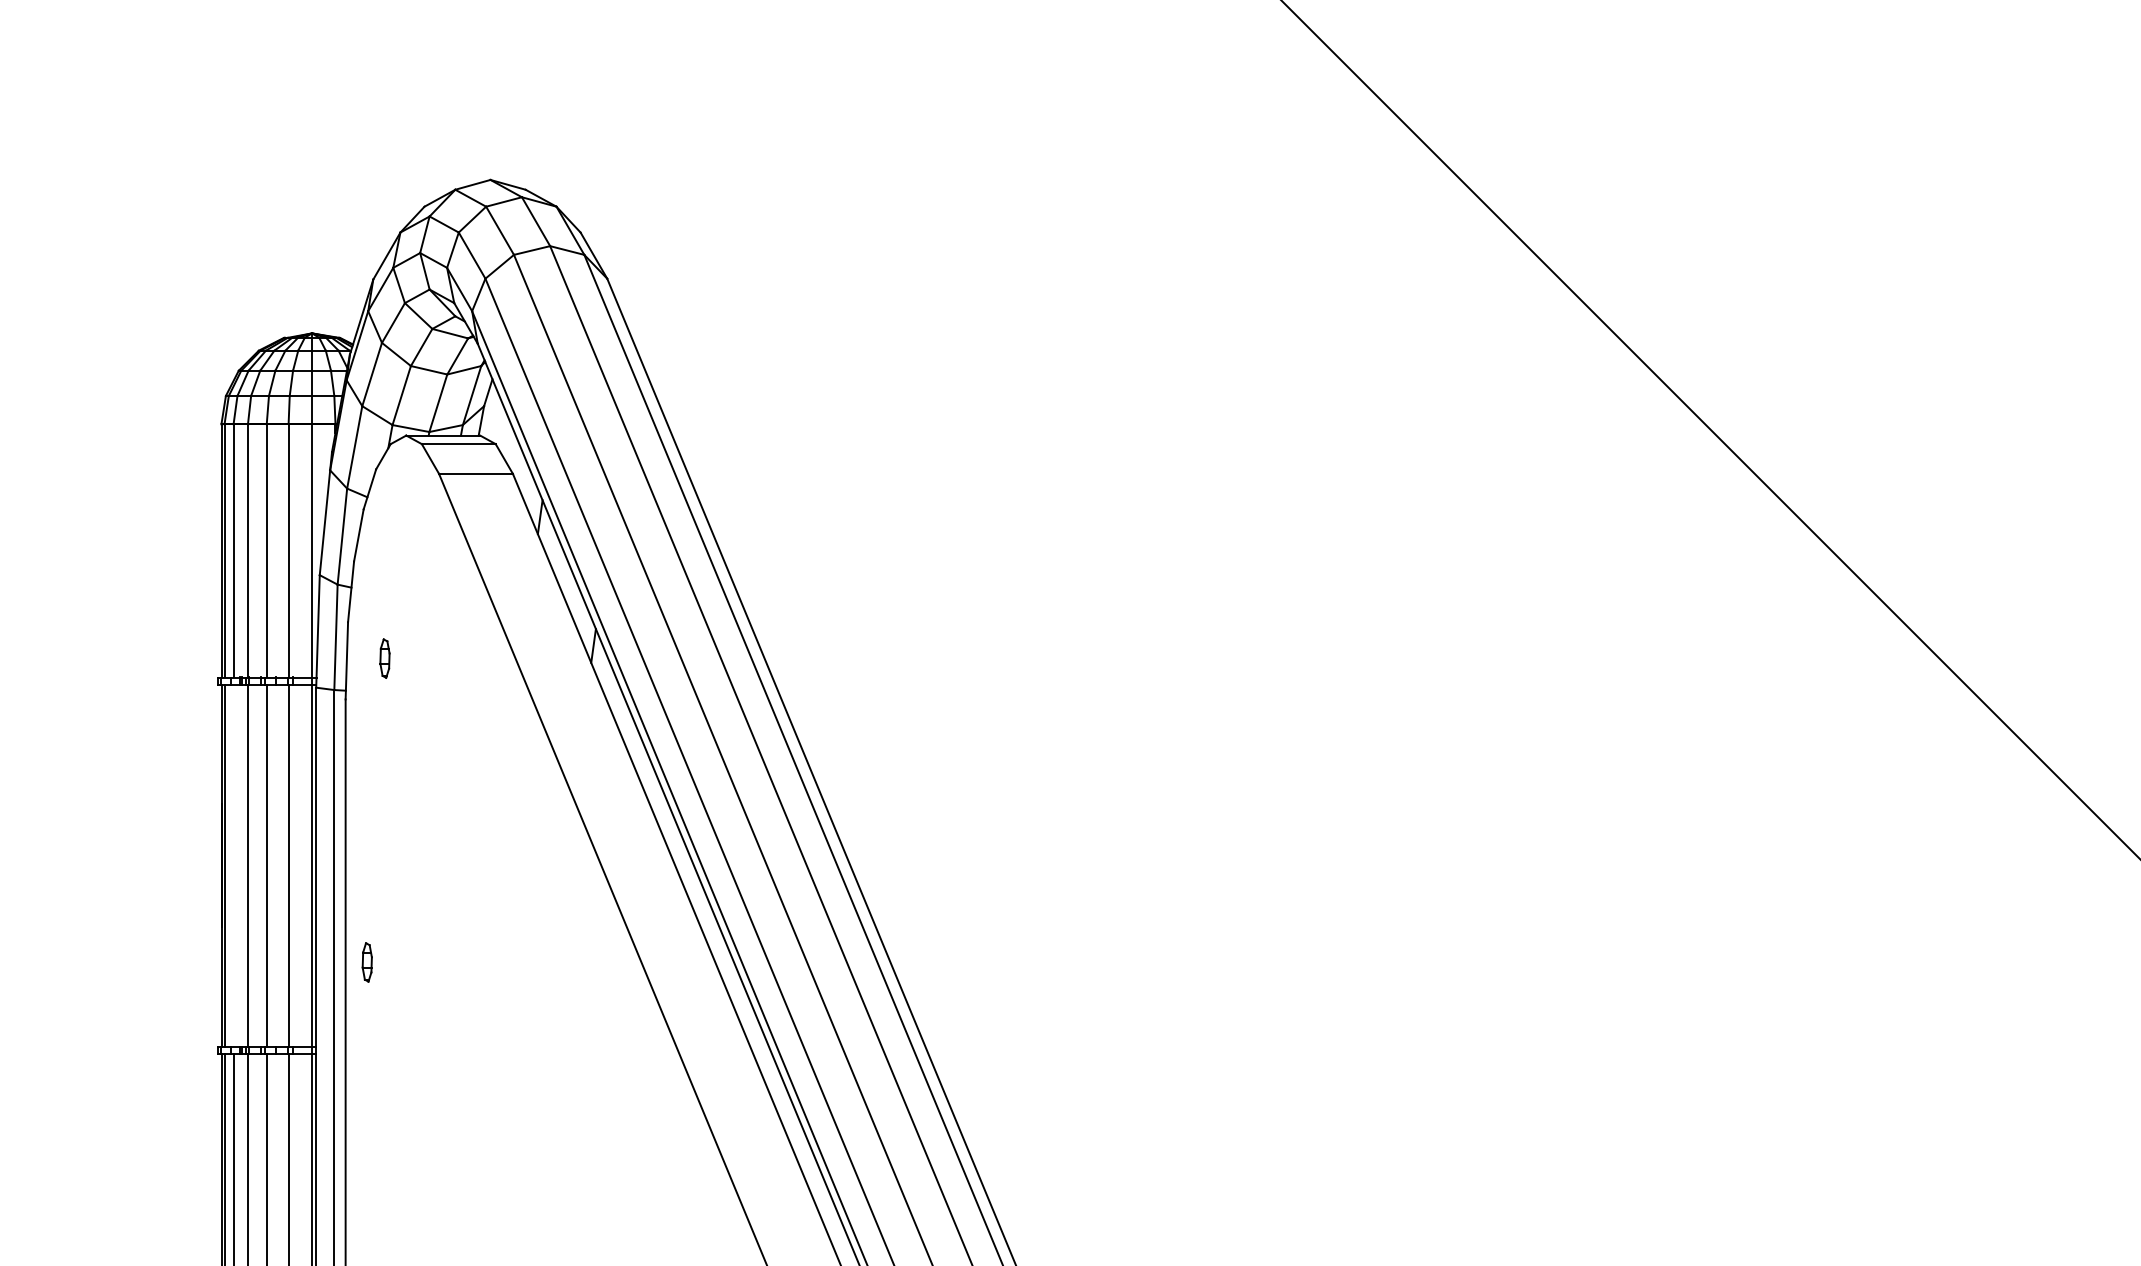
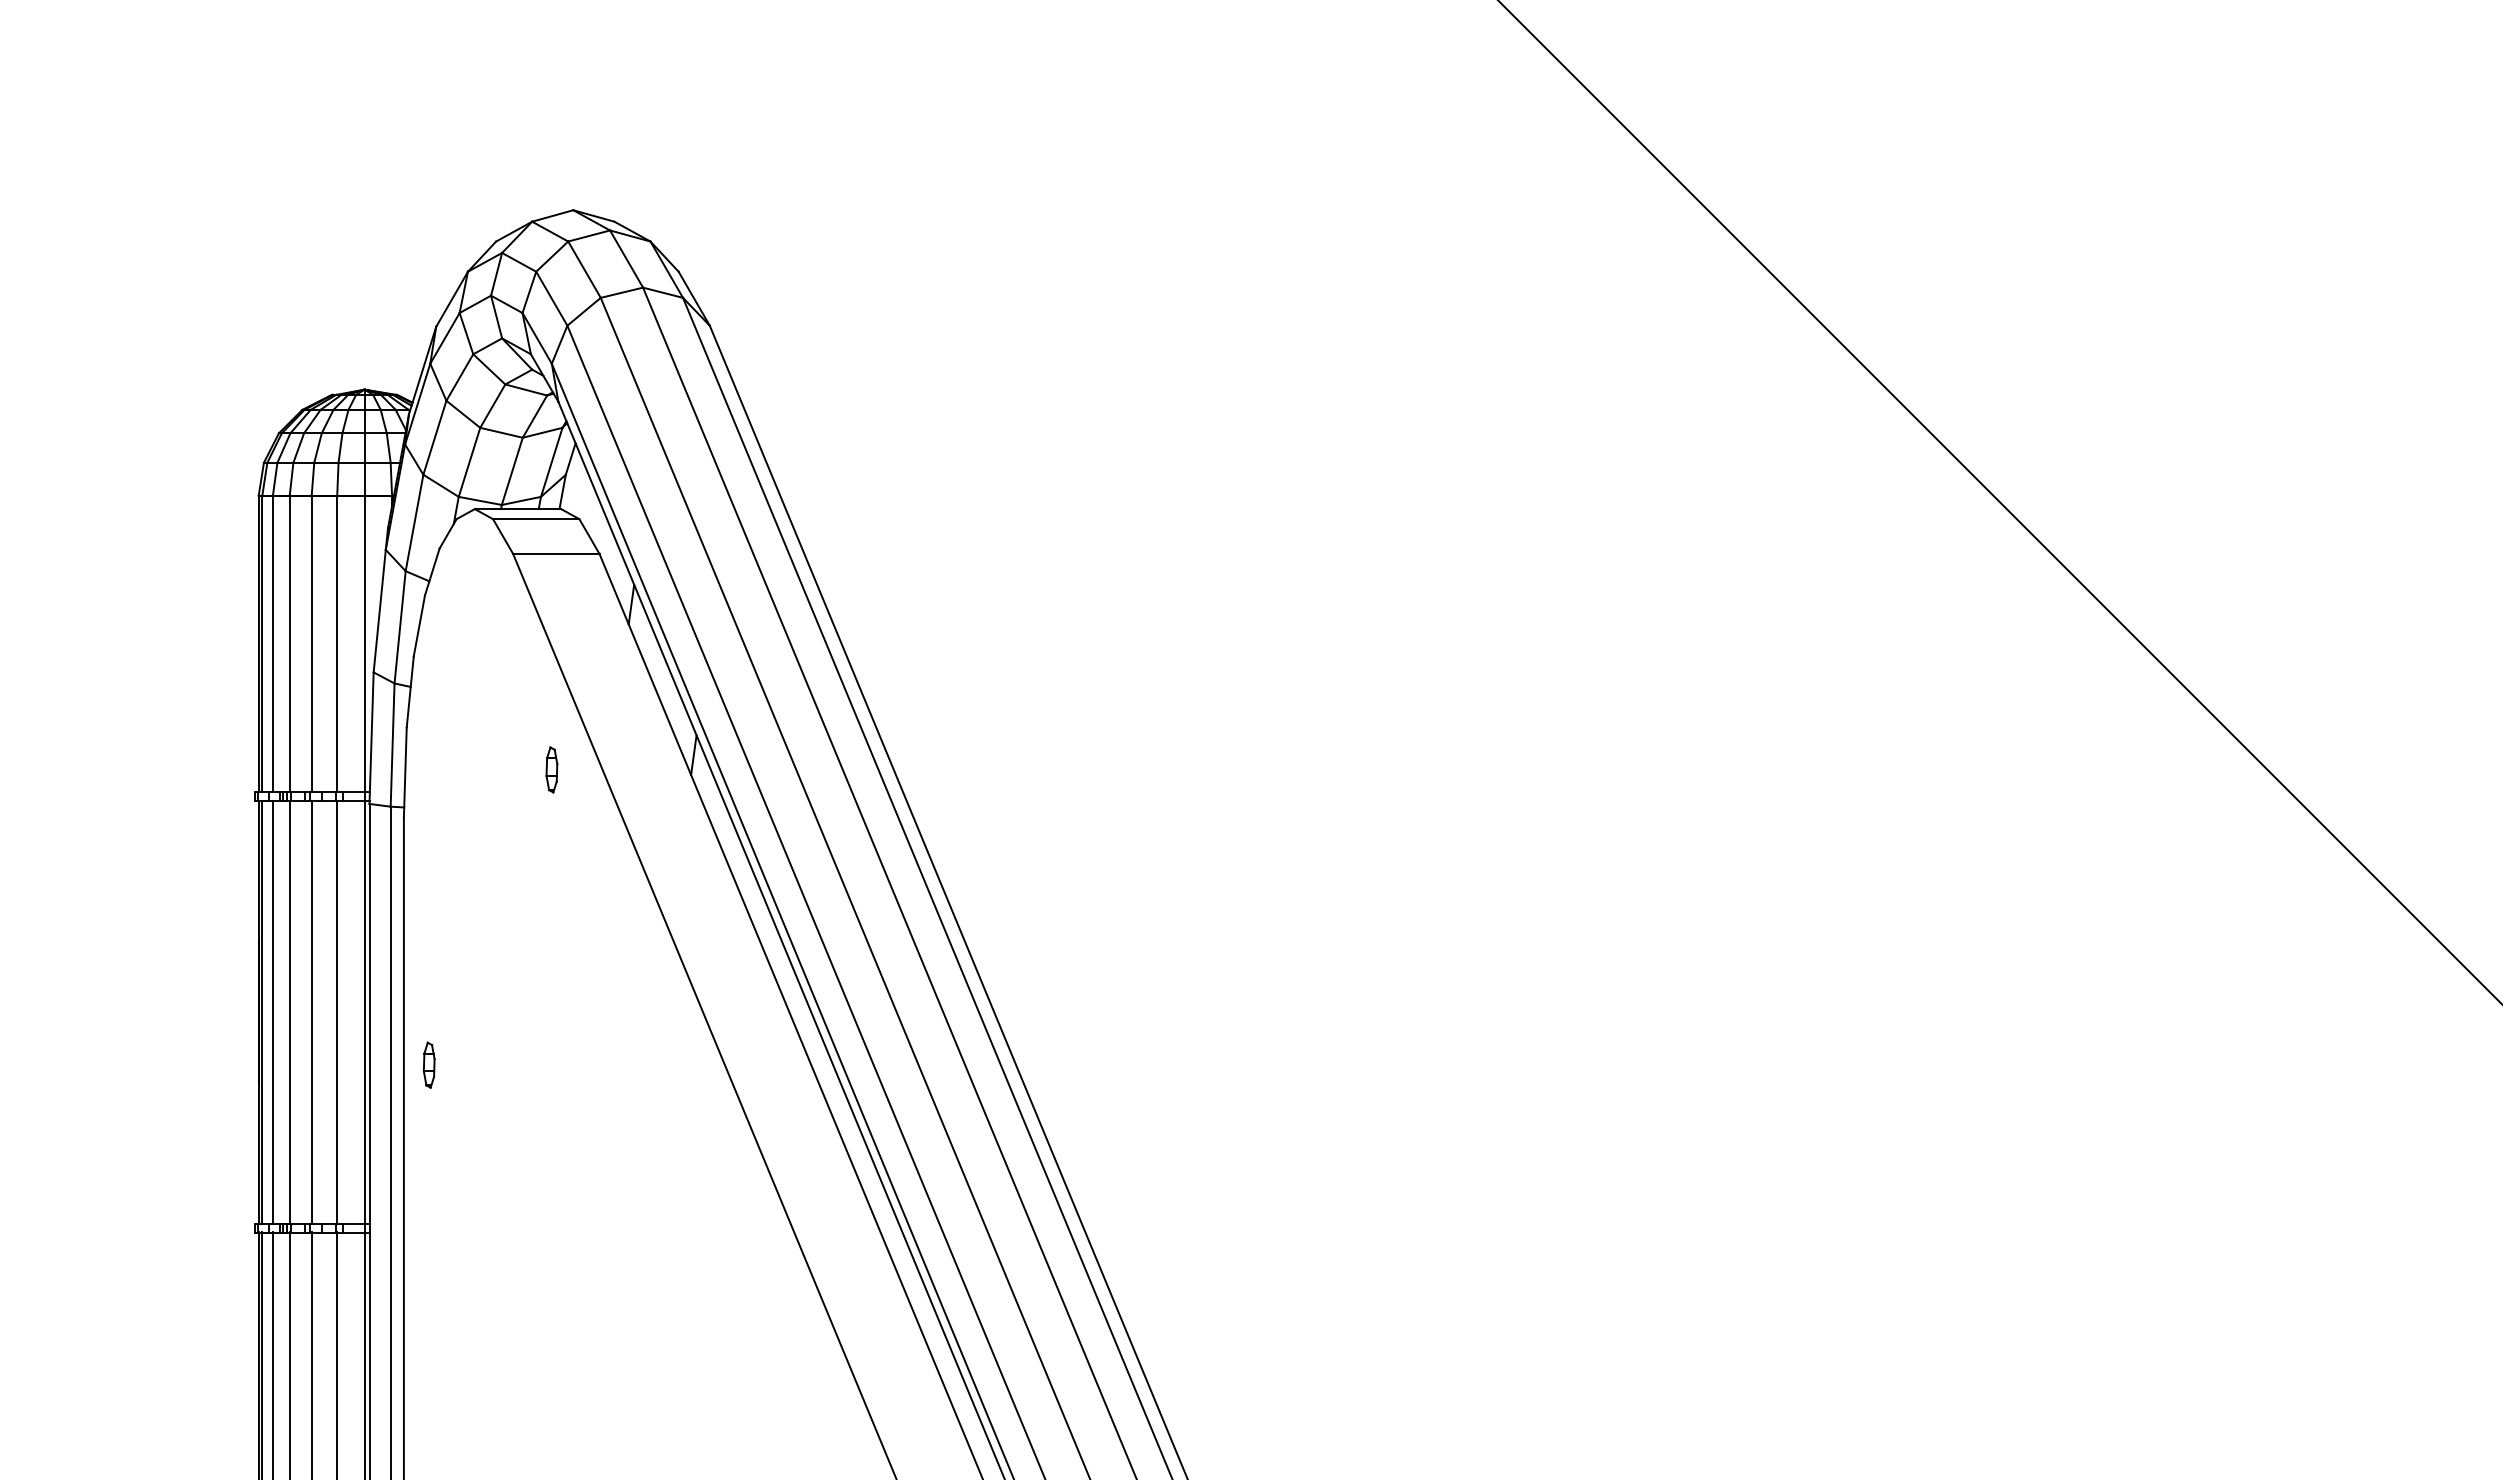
part: (384, 658) -> (551, 769), moved
line: (233, 866) -> (272, 1012), added
part: (366, 961) -> (428, 1064), moved

